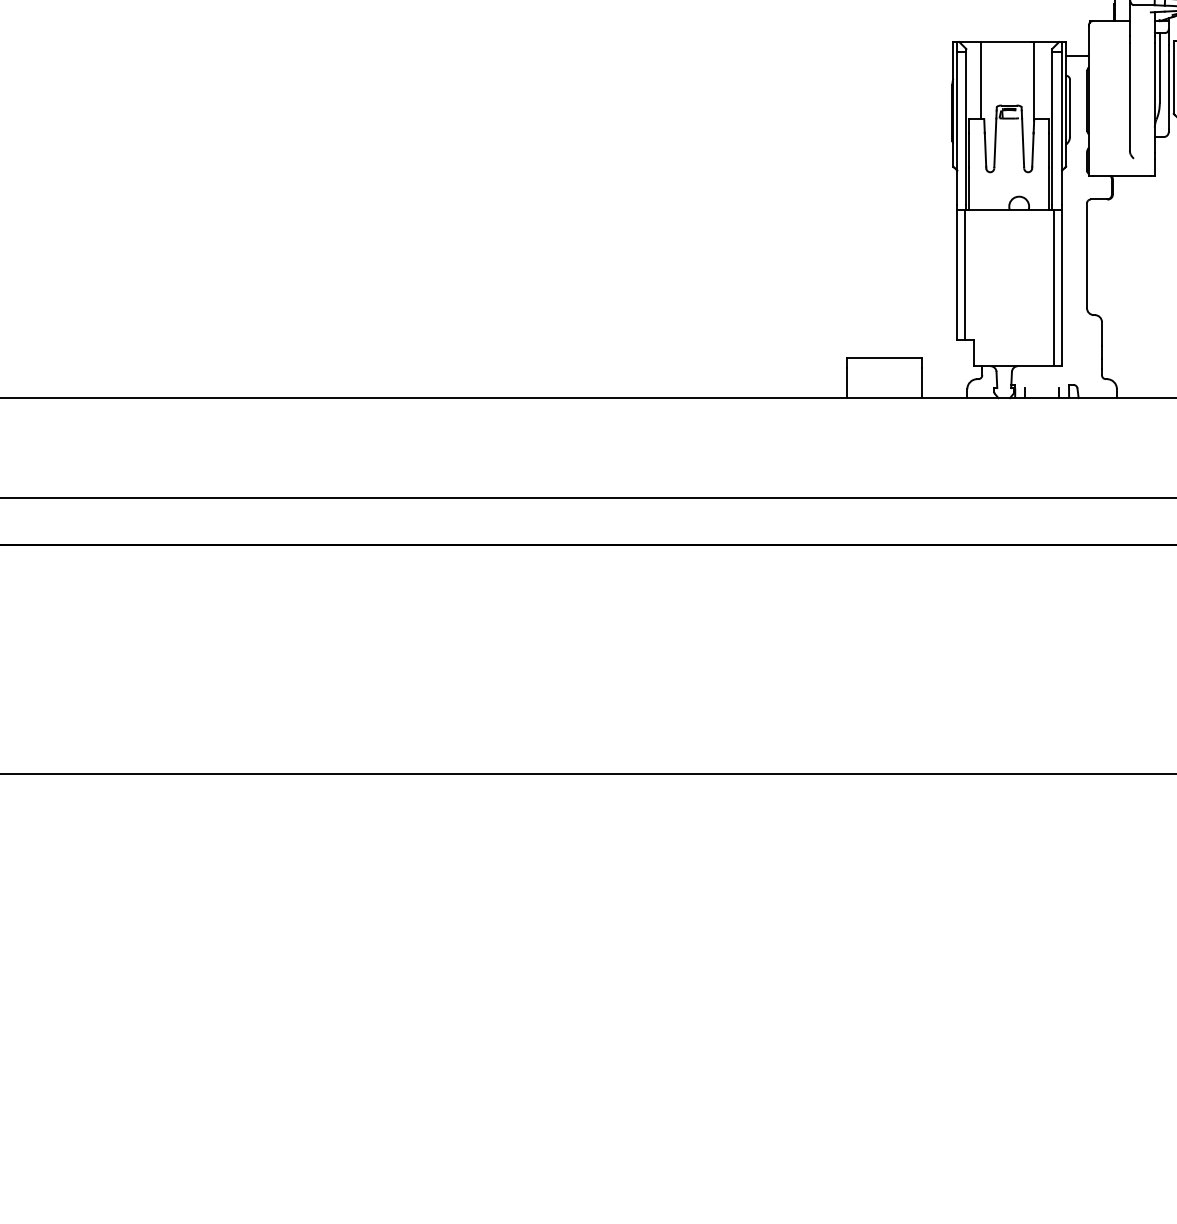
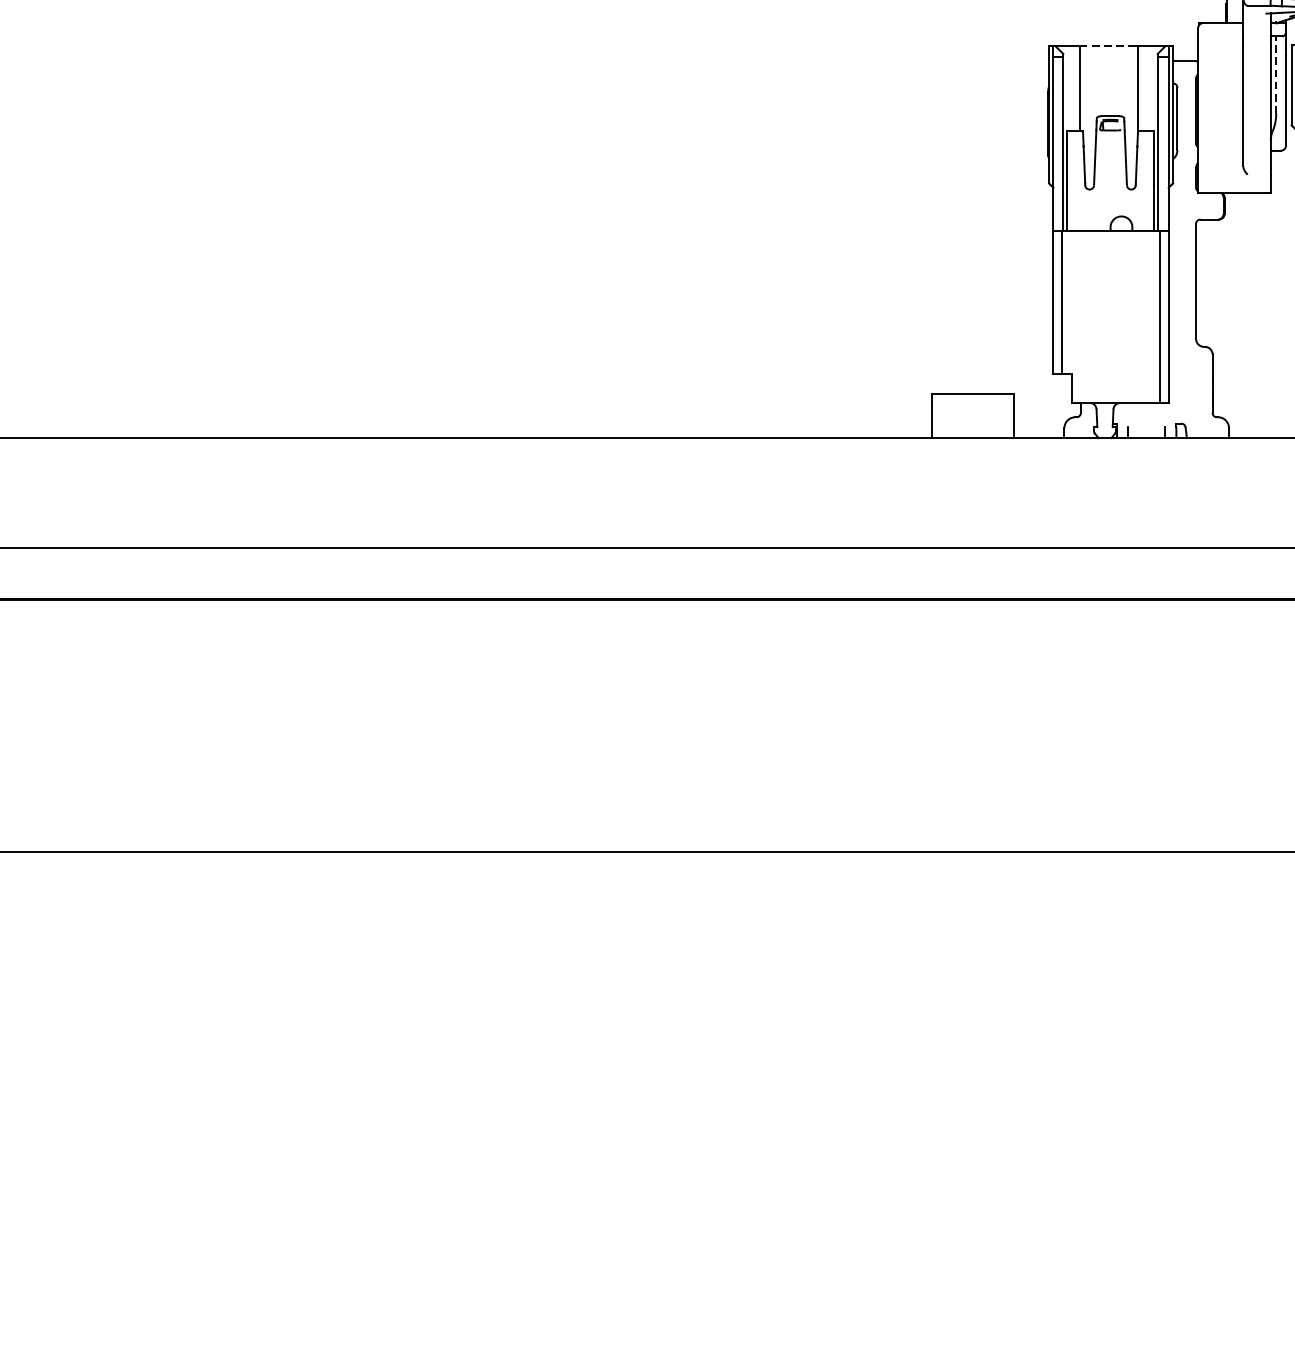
line: (1006, 42) -> (1107, 46), solid -> dashed
line: (1159, 67) -> (1275, 74), solid -> dashed

